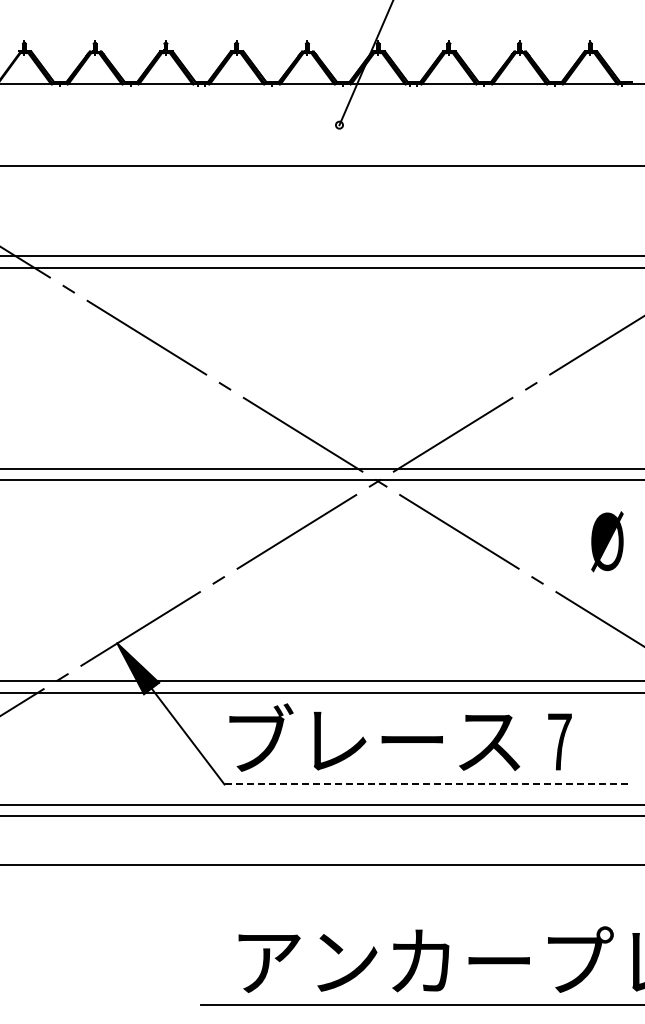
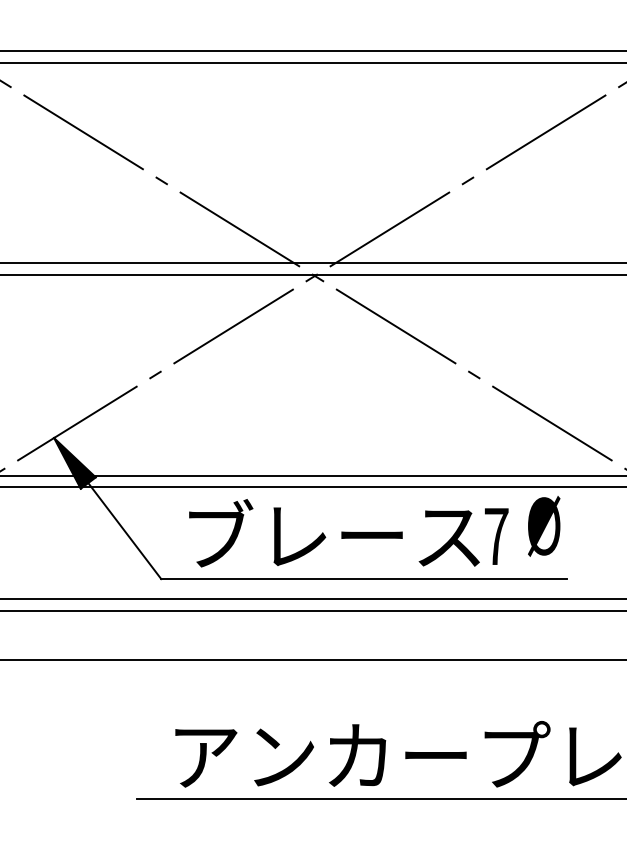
text: (607, 541) -> (544, 526), moved
text: (374, 737) -> (334, 533), moved
line: (427, 784) -> (364, 579), dashed -> solid

